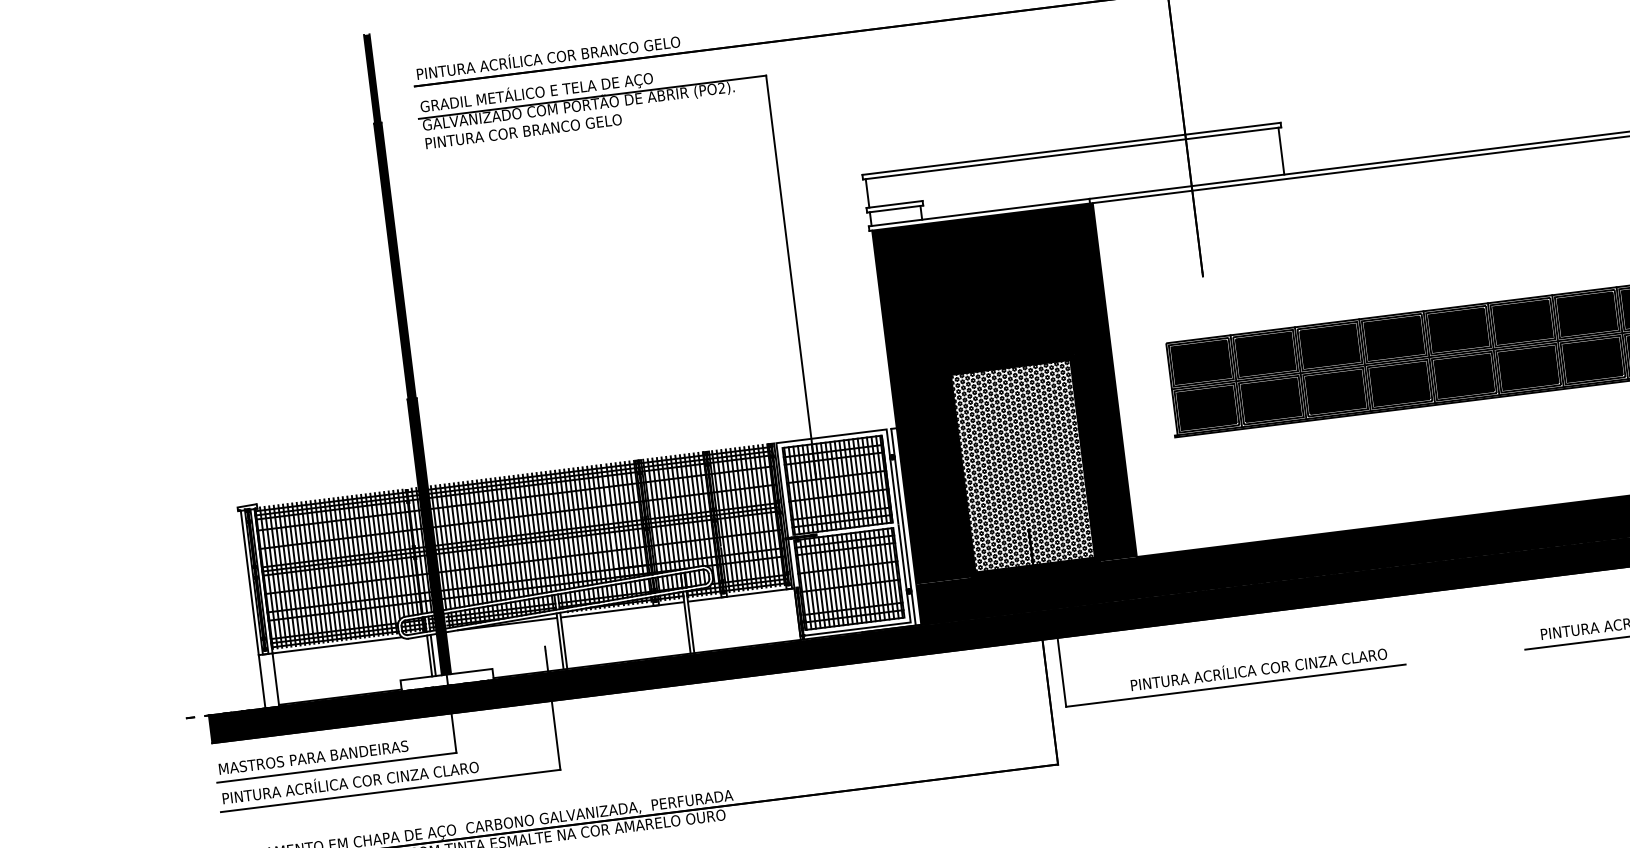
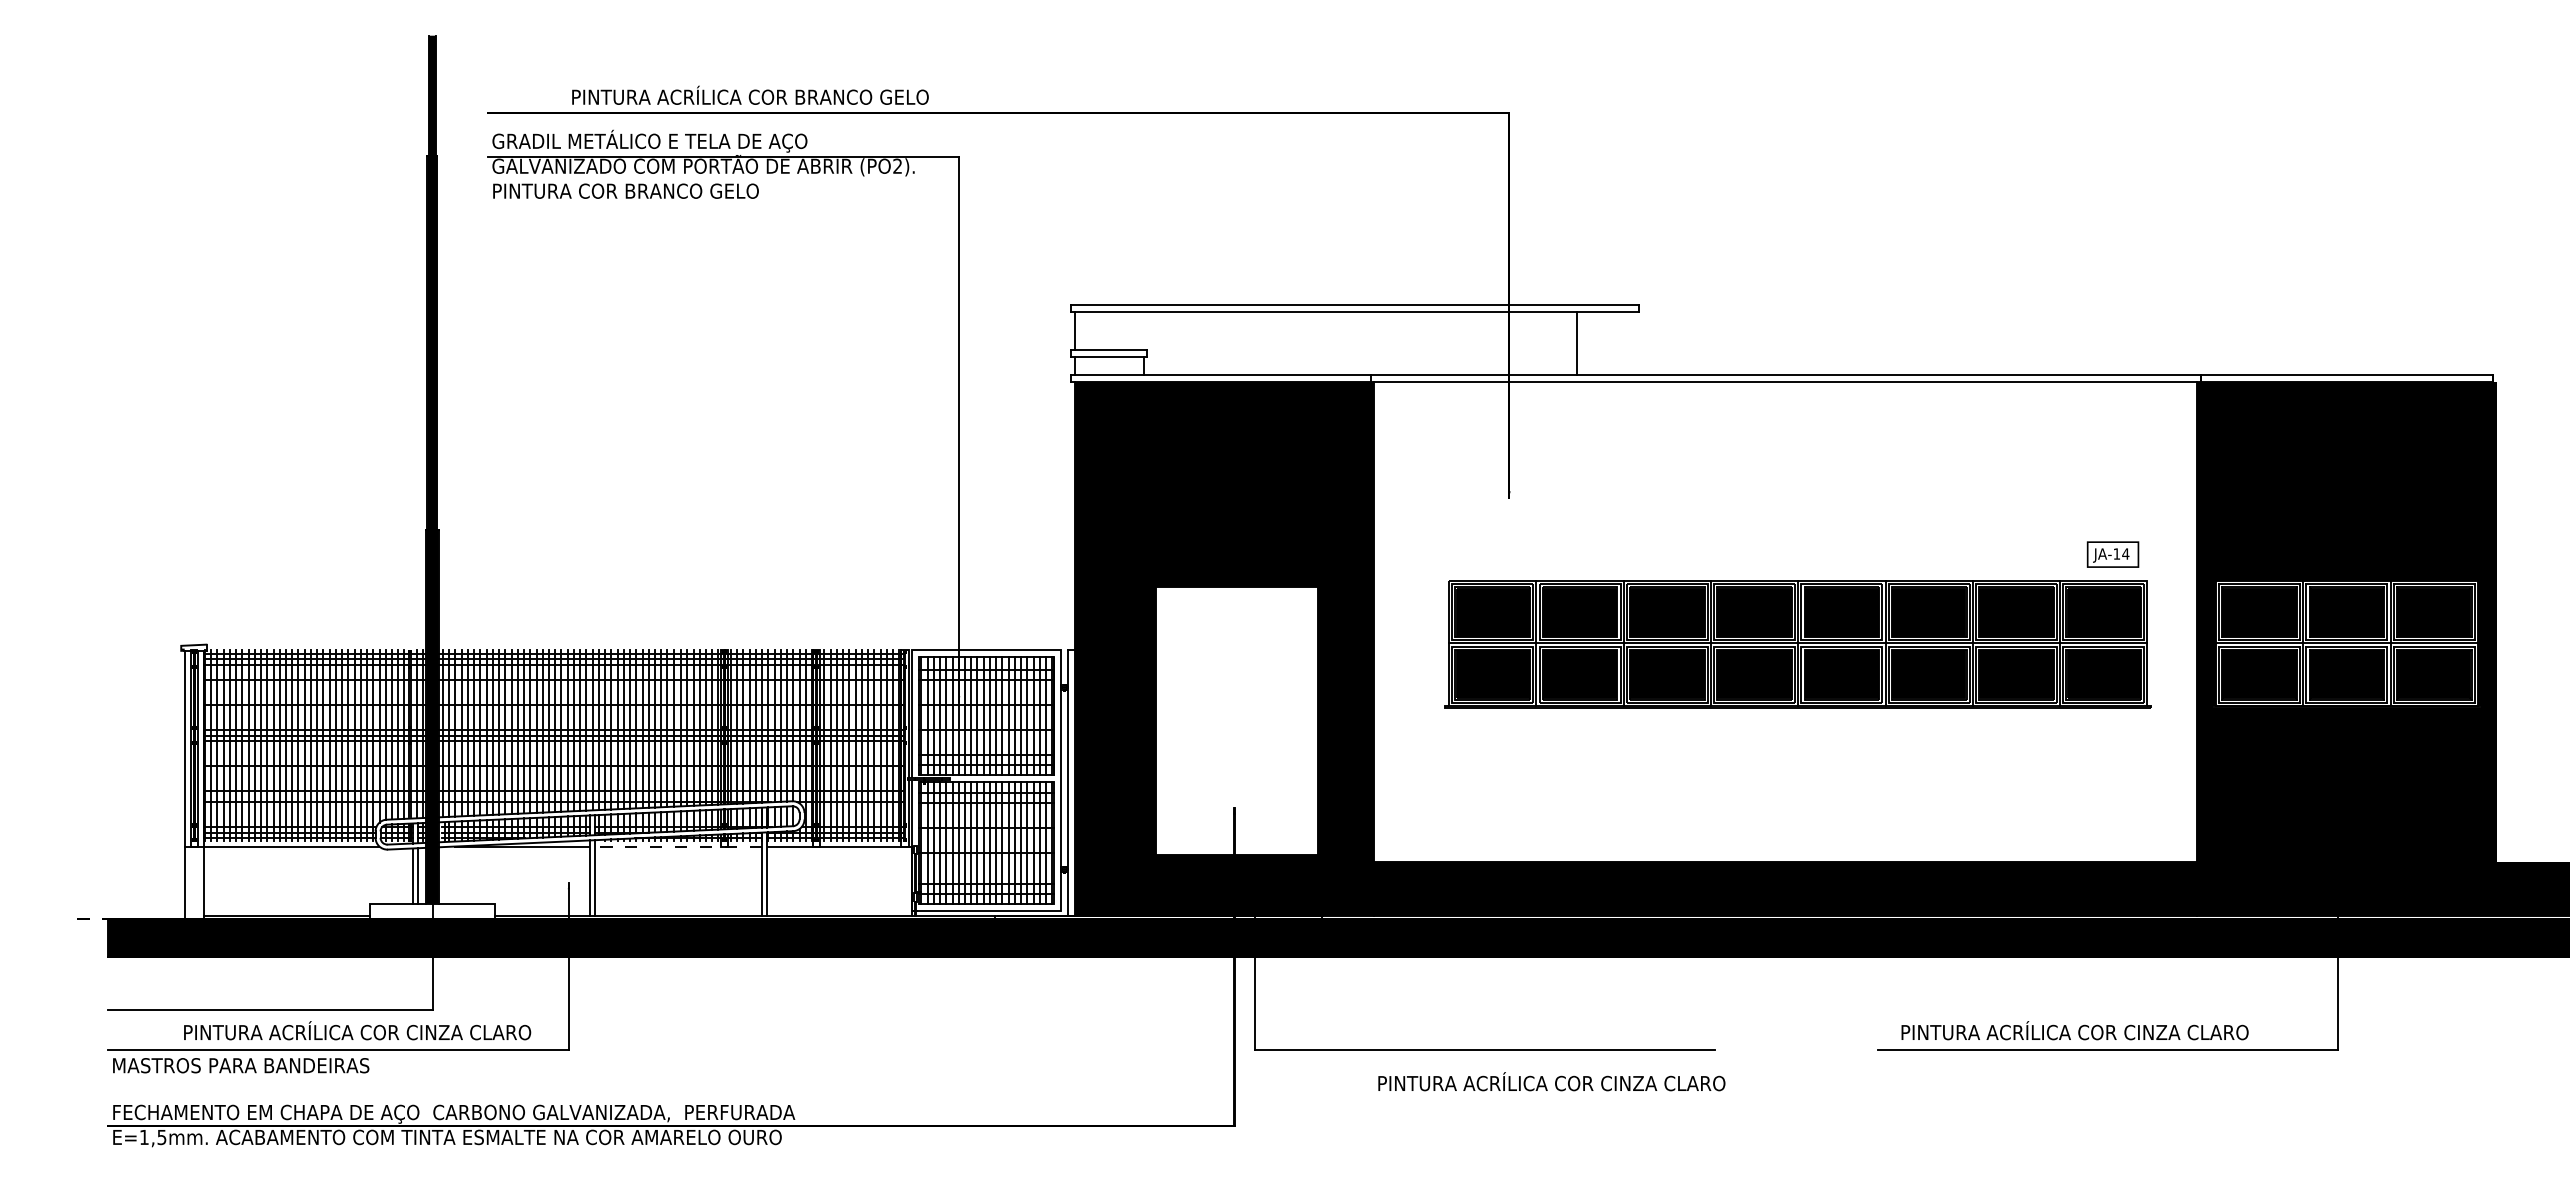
text: (548, 56) -> (750, 94), moved
line: (1281, 151) -> (1576, 343), moved
hatch: (1023, 466) -> (1237, 721), removed
line: (622, 609) -> (678, 846), solid -> dashed
text: (1258, 668) -> (1551, 1081), moved
text: (313, 757) -> (241, 1065), moved
text: (350, 781) -> (357, 1030), moved

